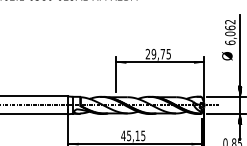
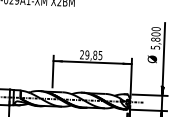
text: (230, 32) -> (155, 38), 6,062 -> 5,800
text: (162, 54) -> (94, 55), 29,75 -> 29,85

